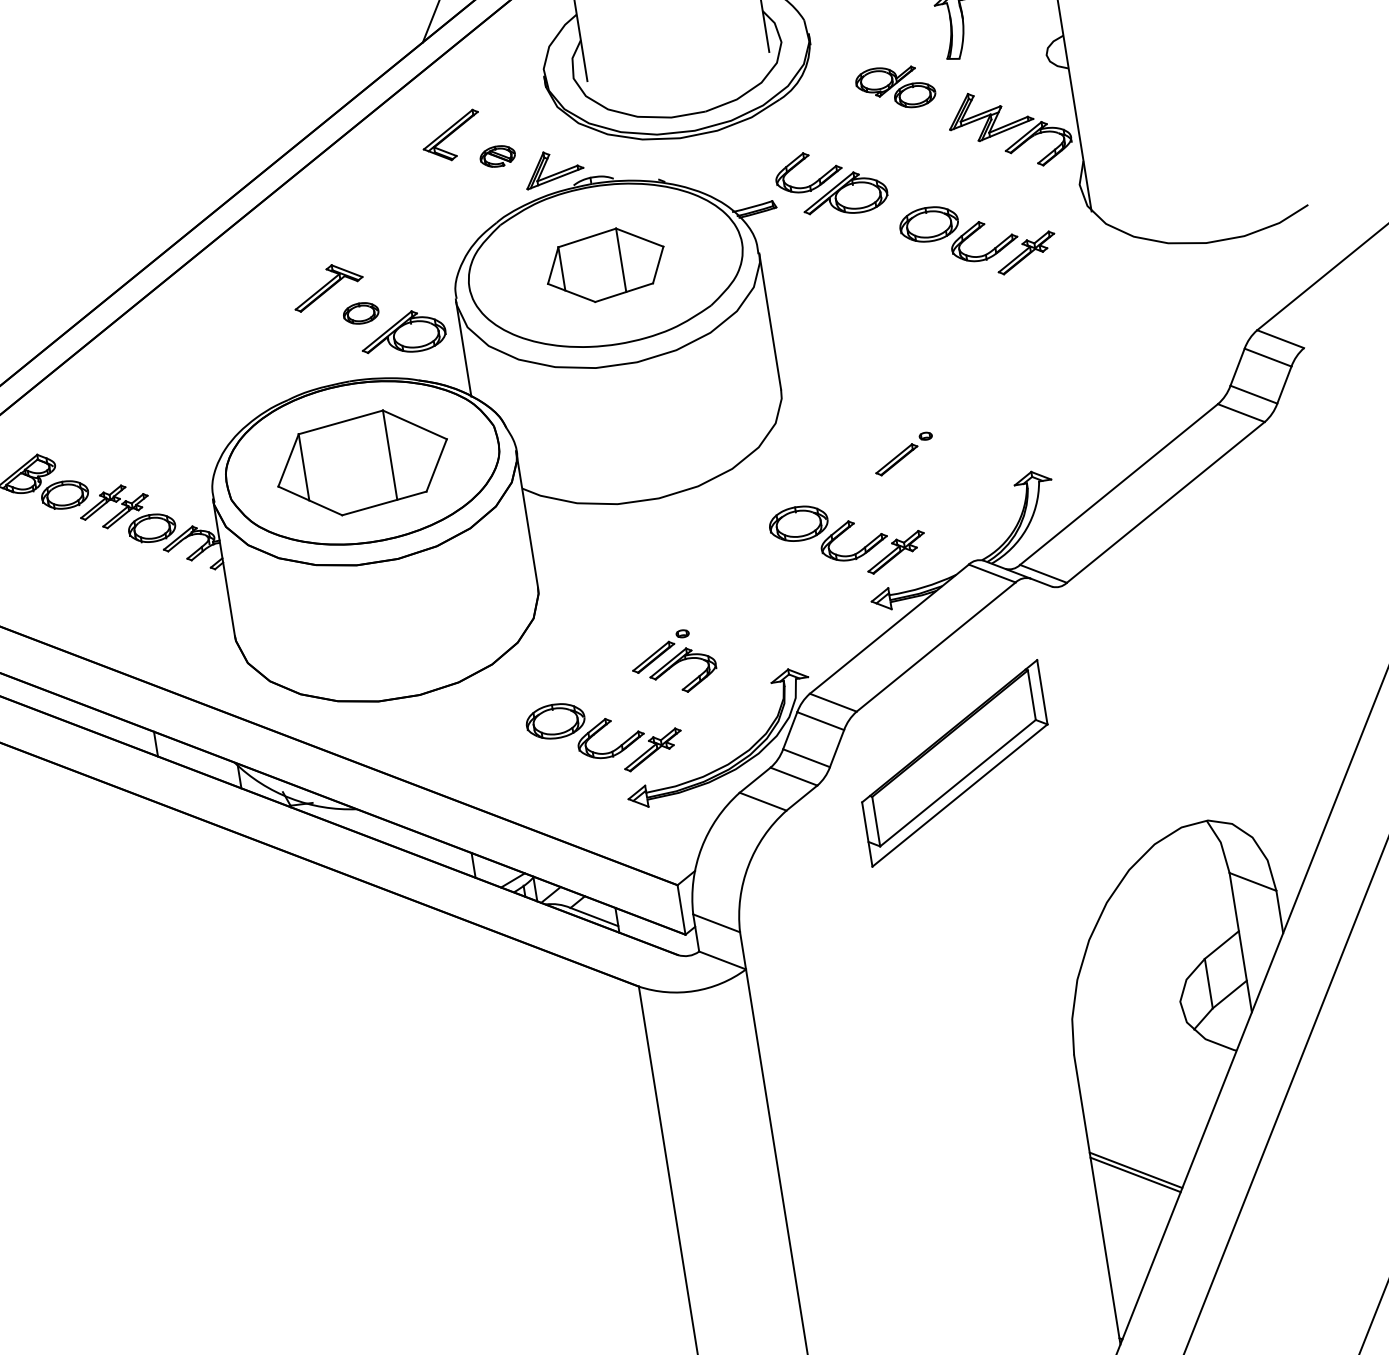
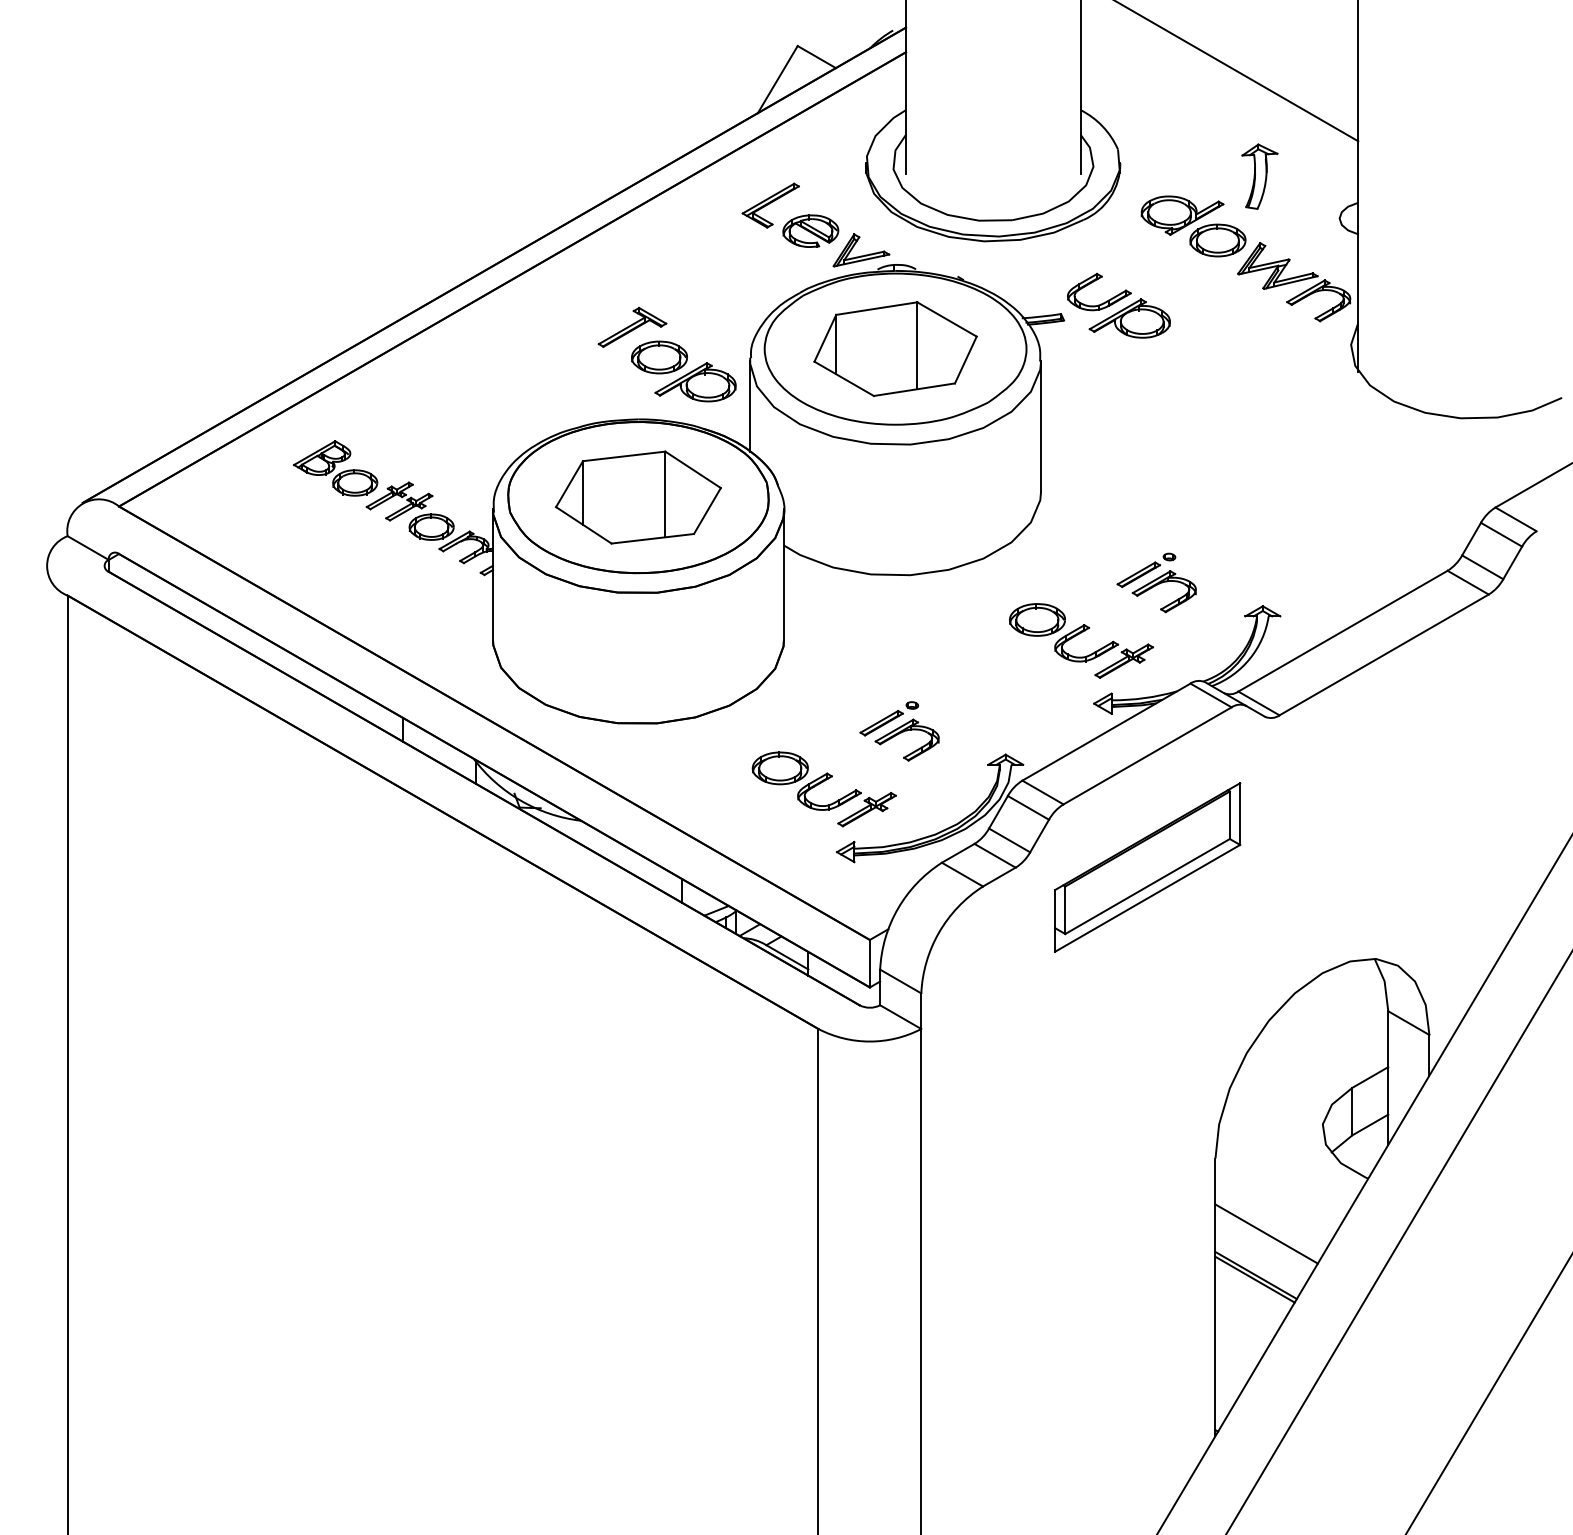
part: (895, 87) -> (1193, 226), size x1.43
part: (497, 155) -> (810, 230), size x1.67
part: (974, 233) -> (1245, 374), removed
part: (605, 264) -> (895, 348), size x1.43
part: (361, 313) -> (659, 357), size x1.67
part: (922, 464) -> (1162, 583), added
line: (1139, 1124) -> (1266, 1233), added

